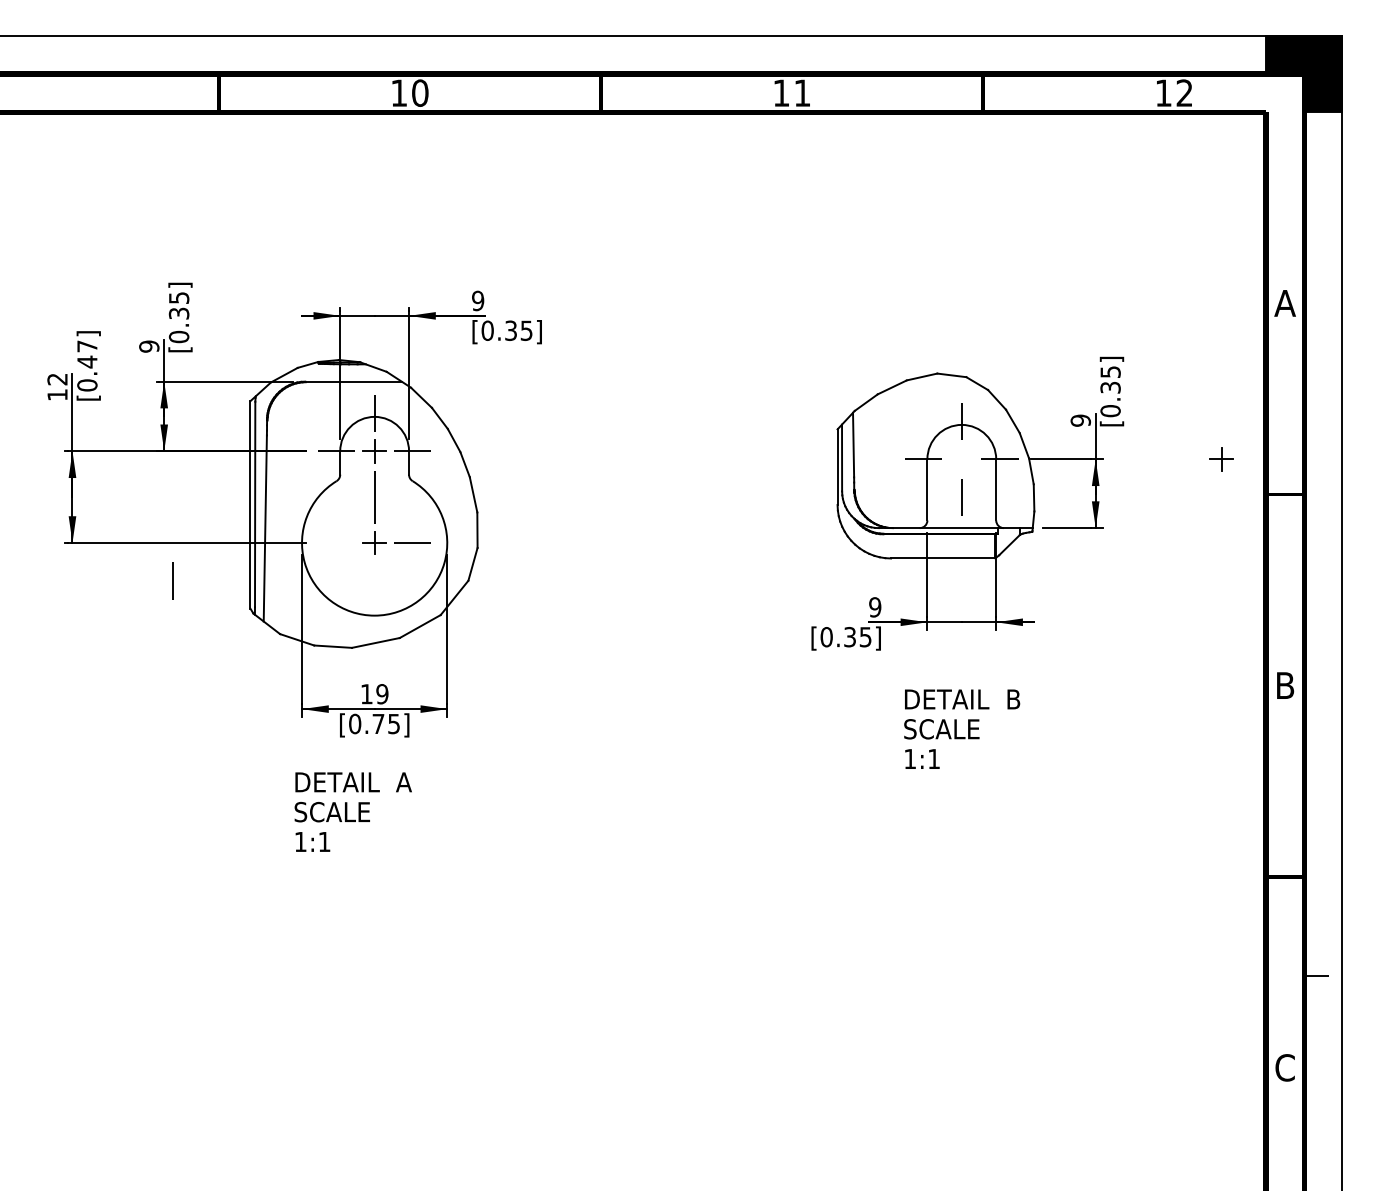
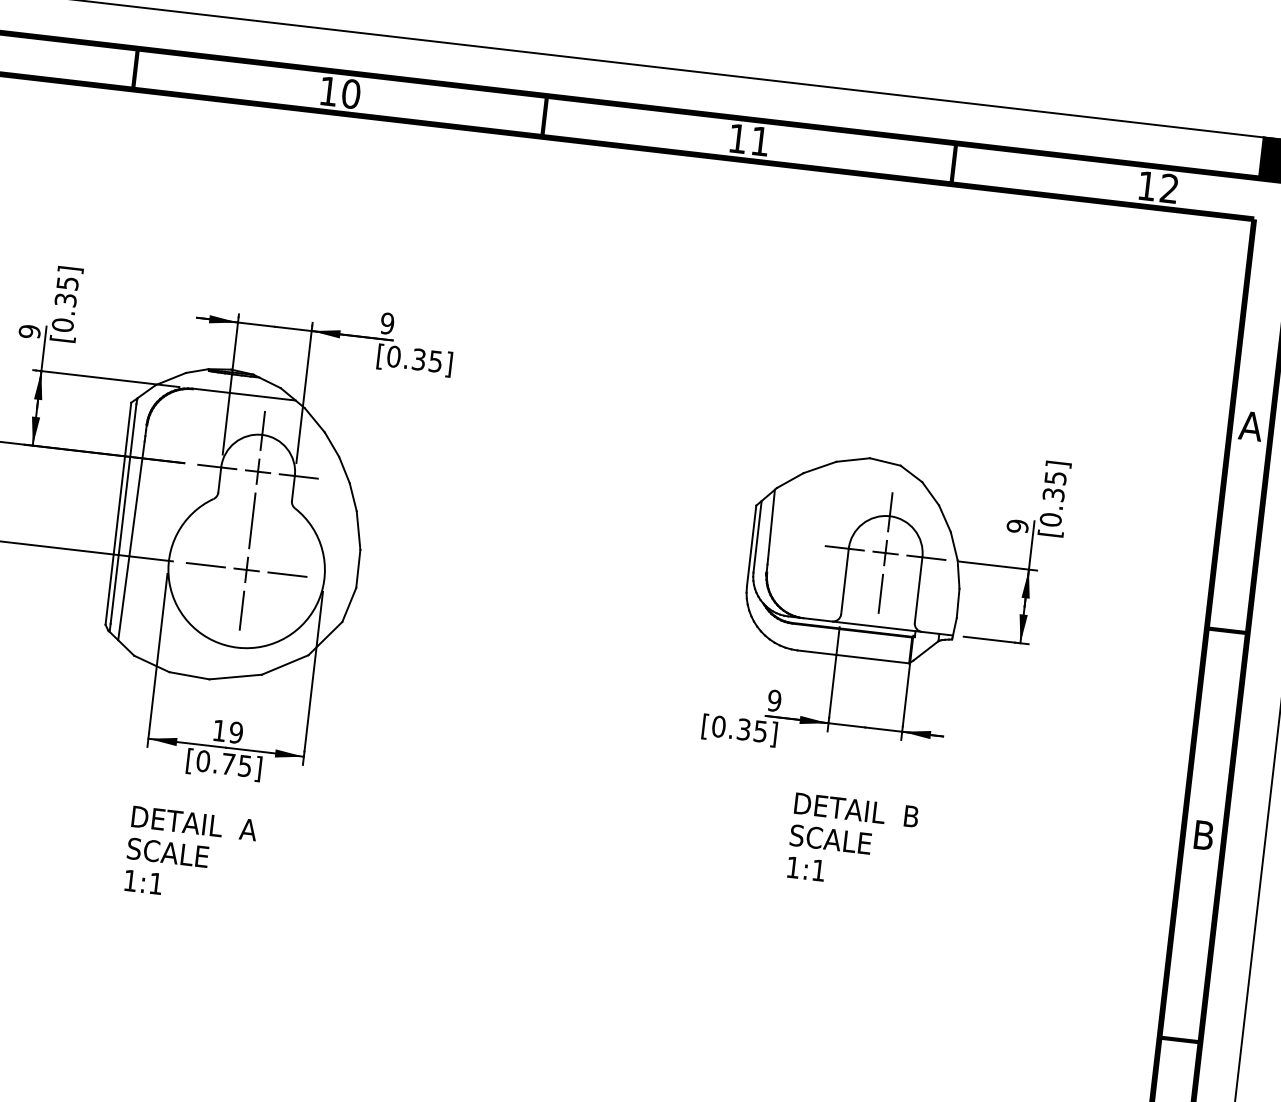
part: (1221, 459) -> (885, 553), moved
line: (336, 543) -> (205, 565), added
line: (172, 580) -> (241, 610), moved

